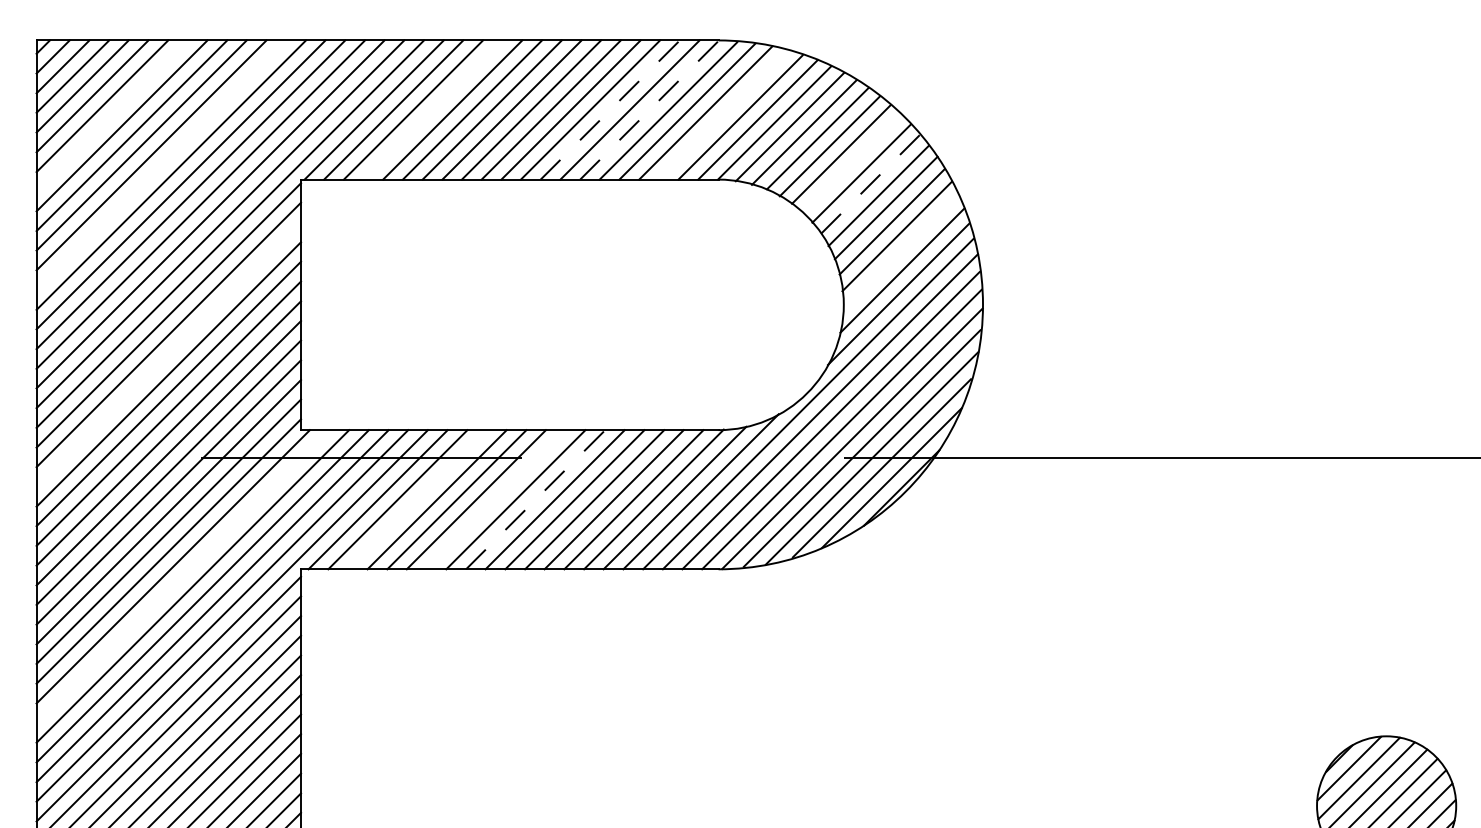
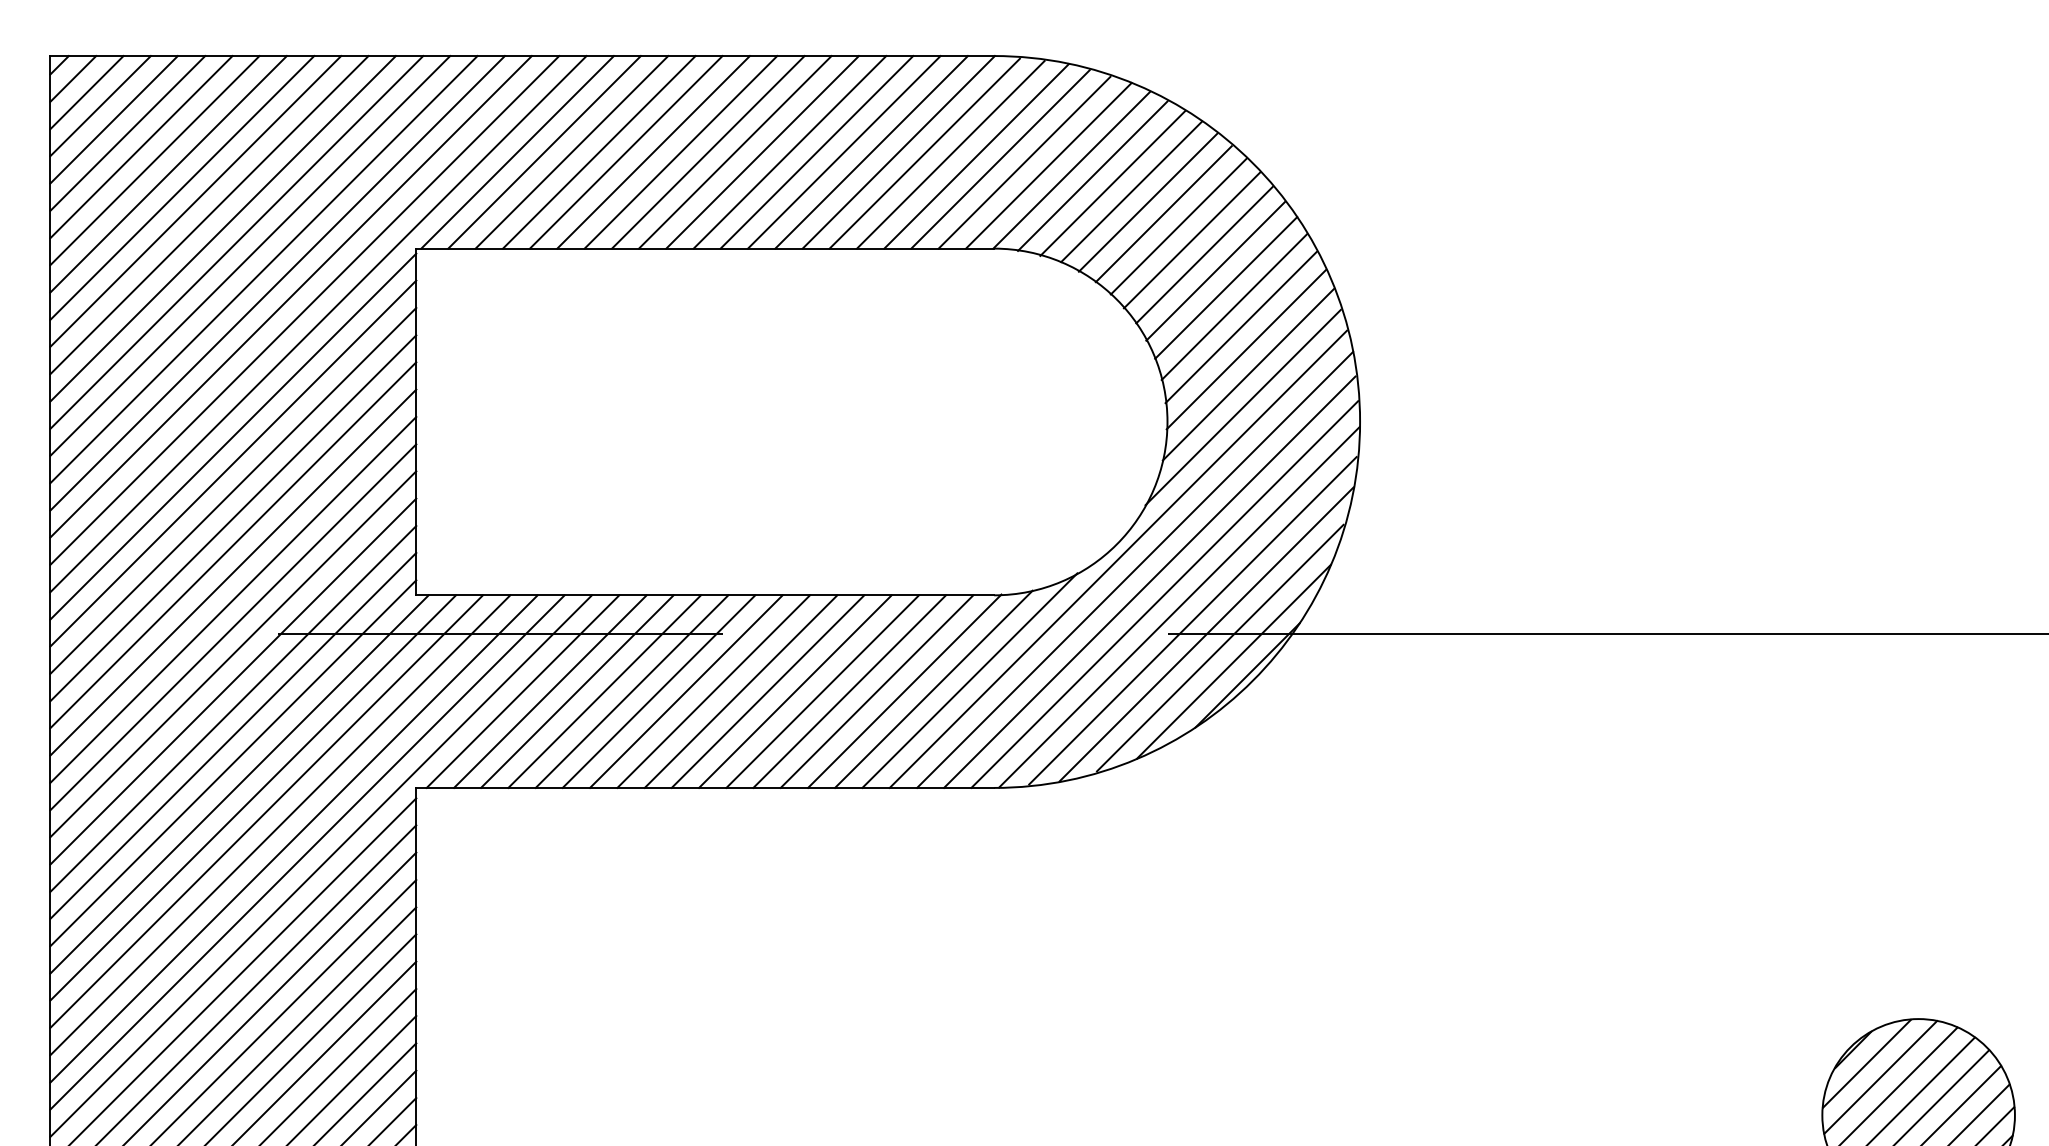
line: (610, 109) -> (844, 151), dashed -> solid
line: (650, 109) -> (899, 151), dashed -> solid
line: (433, 110) -> (599, 152), added
line: (111, 115) -> (154, 160), added
line: (723, 115) -> (1000, 159), added
line: (851, 163) -> (1178, 226), added
line: (160, 165) -> (222, 228), added
line: (870, 183) -> (1204, 254), dashed -> solid
line: (900, 252) -> (1245, 349), added
line: (168, 354) -> (233, 490), added
line: (417, 499) -> (577, 691), added
line: (496, 499) -> (686, 691), added
line: (536, 499) -> (741, 691), dashed -> solid
line: (183, 576) -> (253, 797), added

